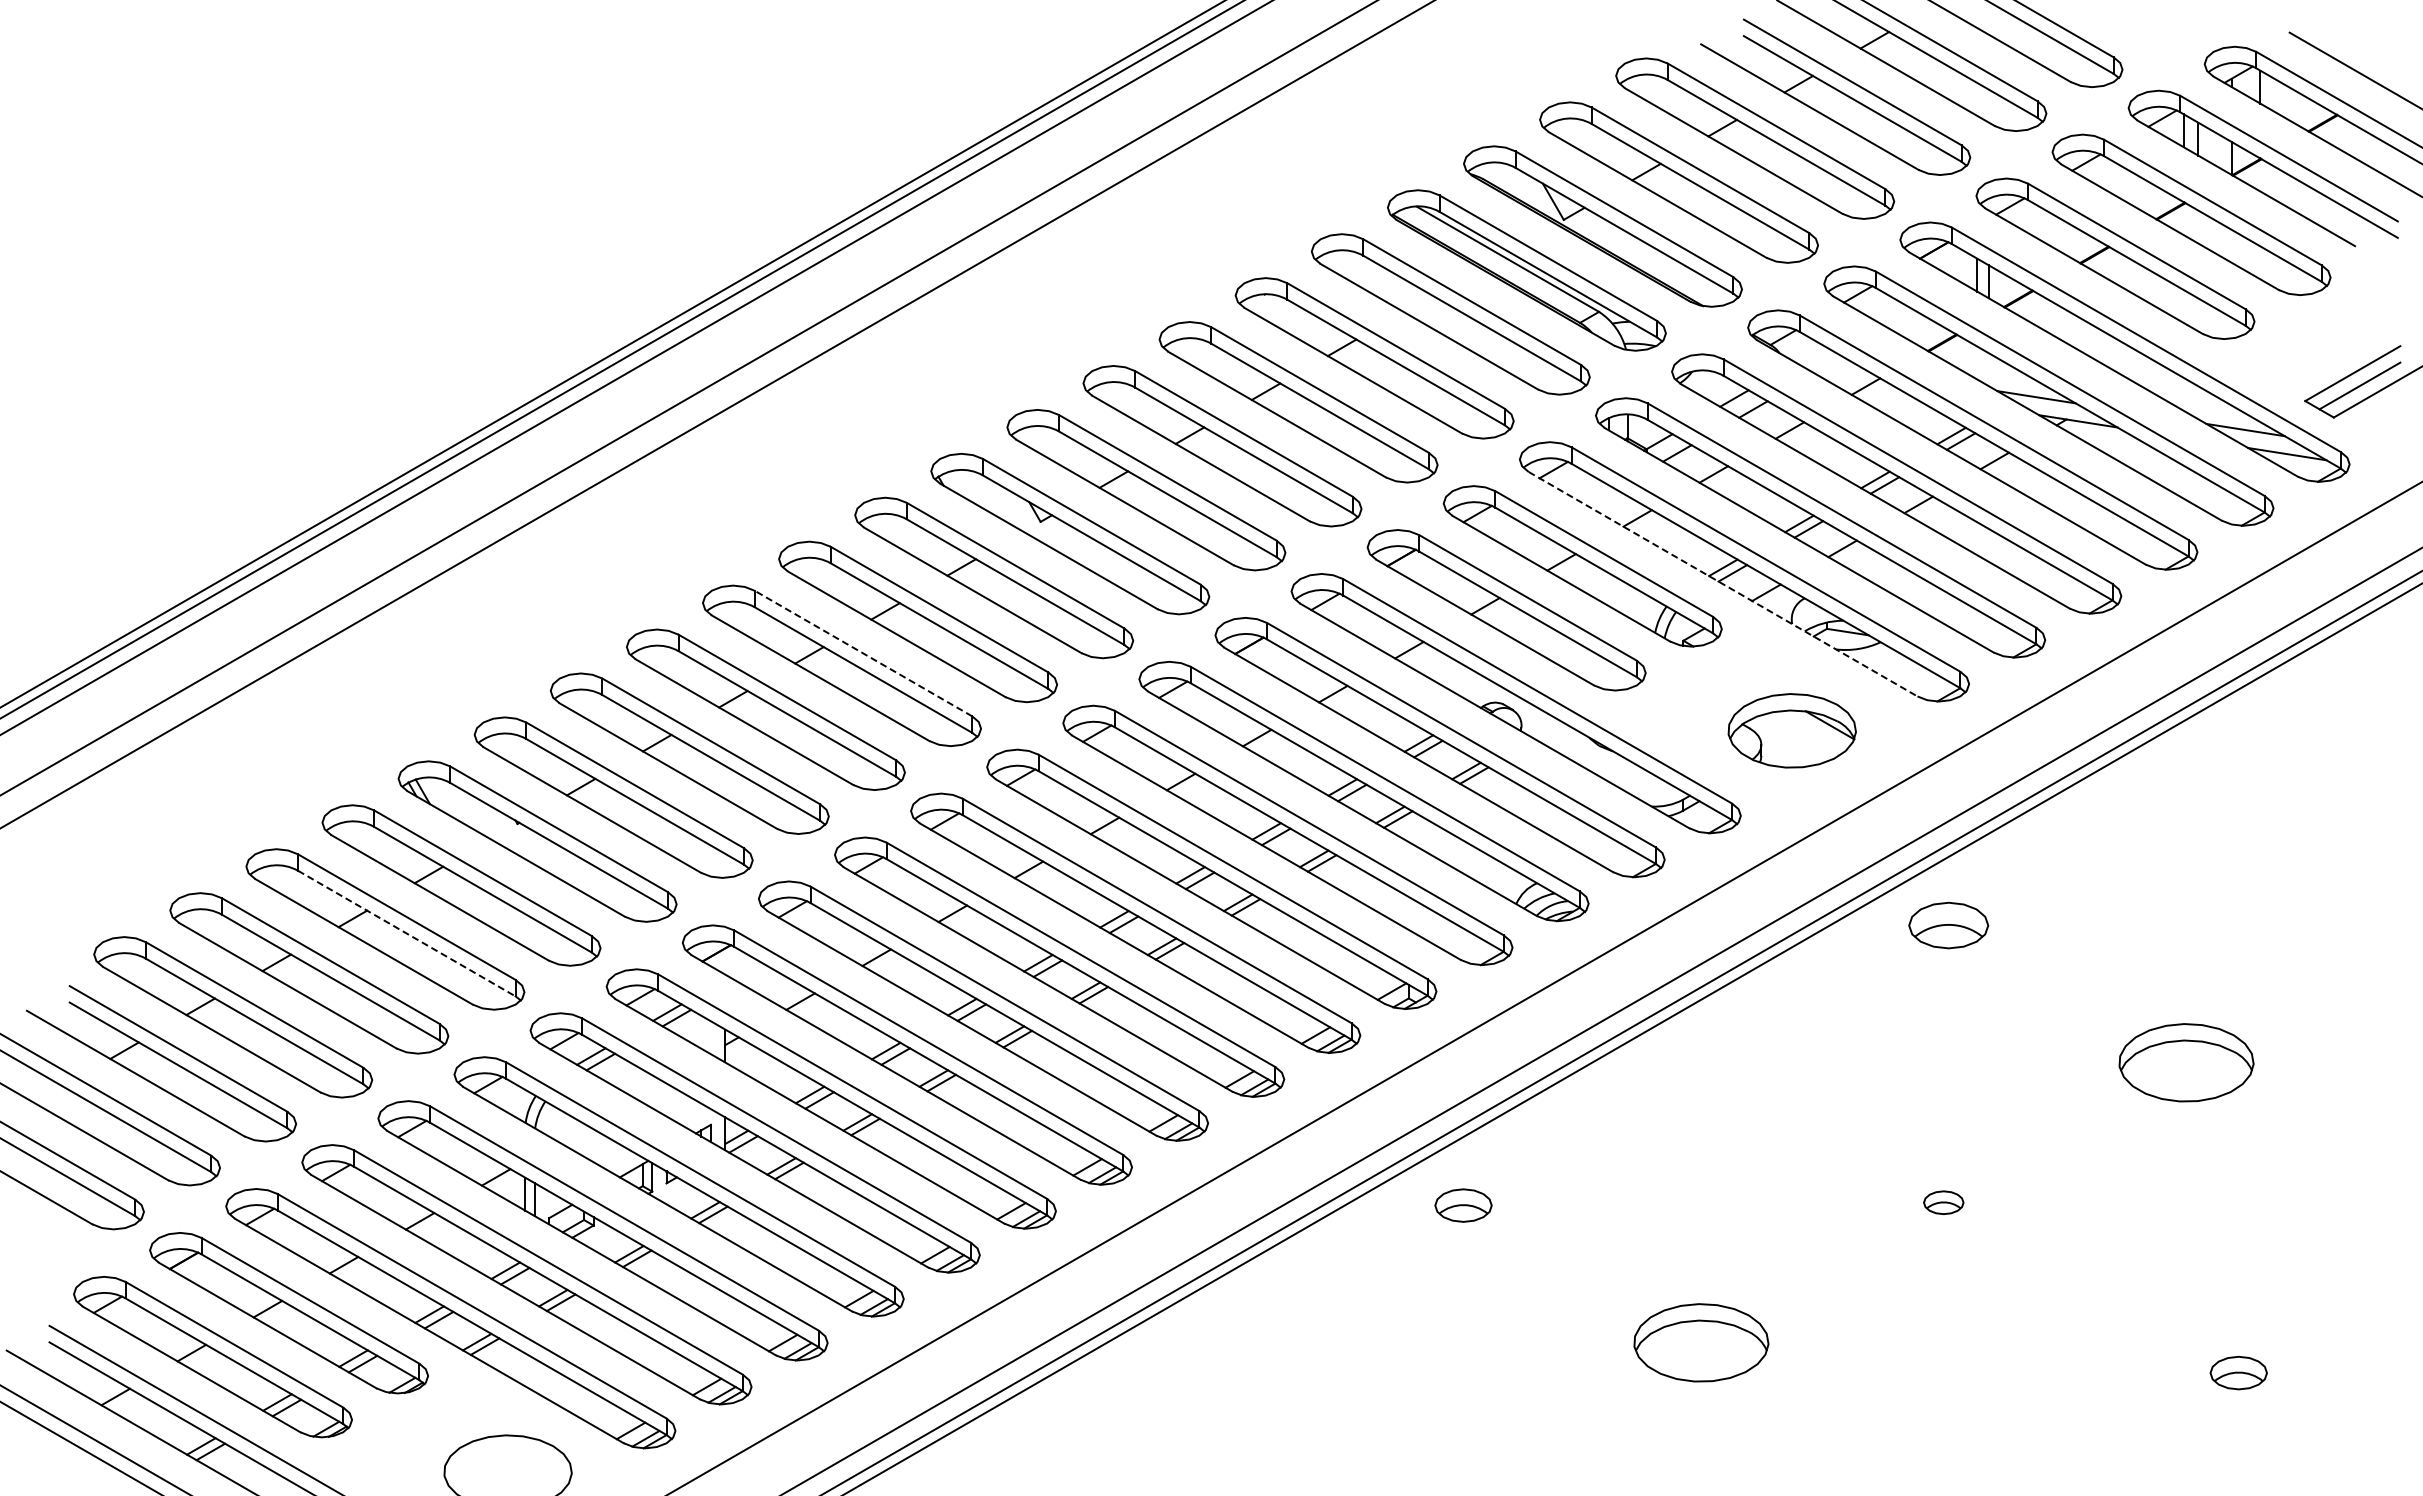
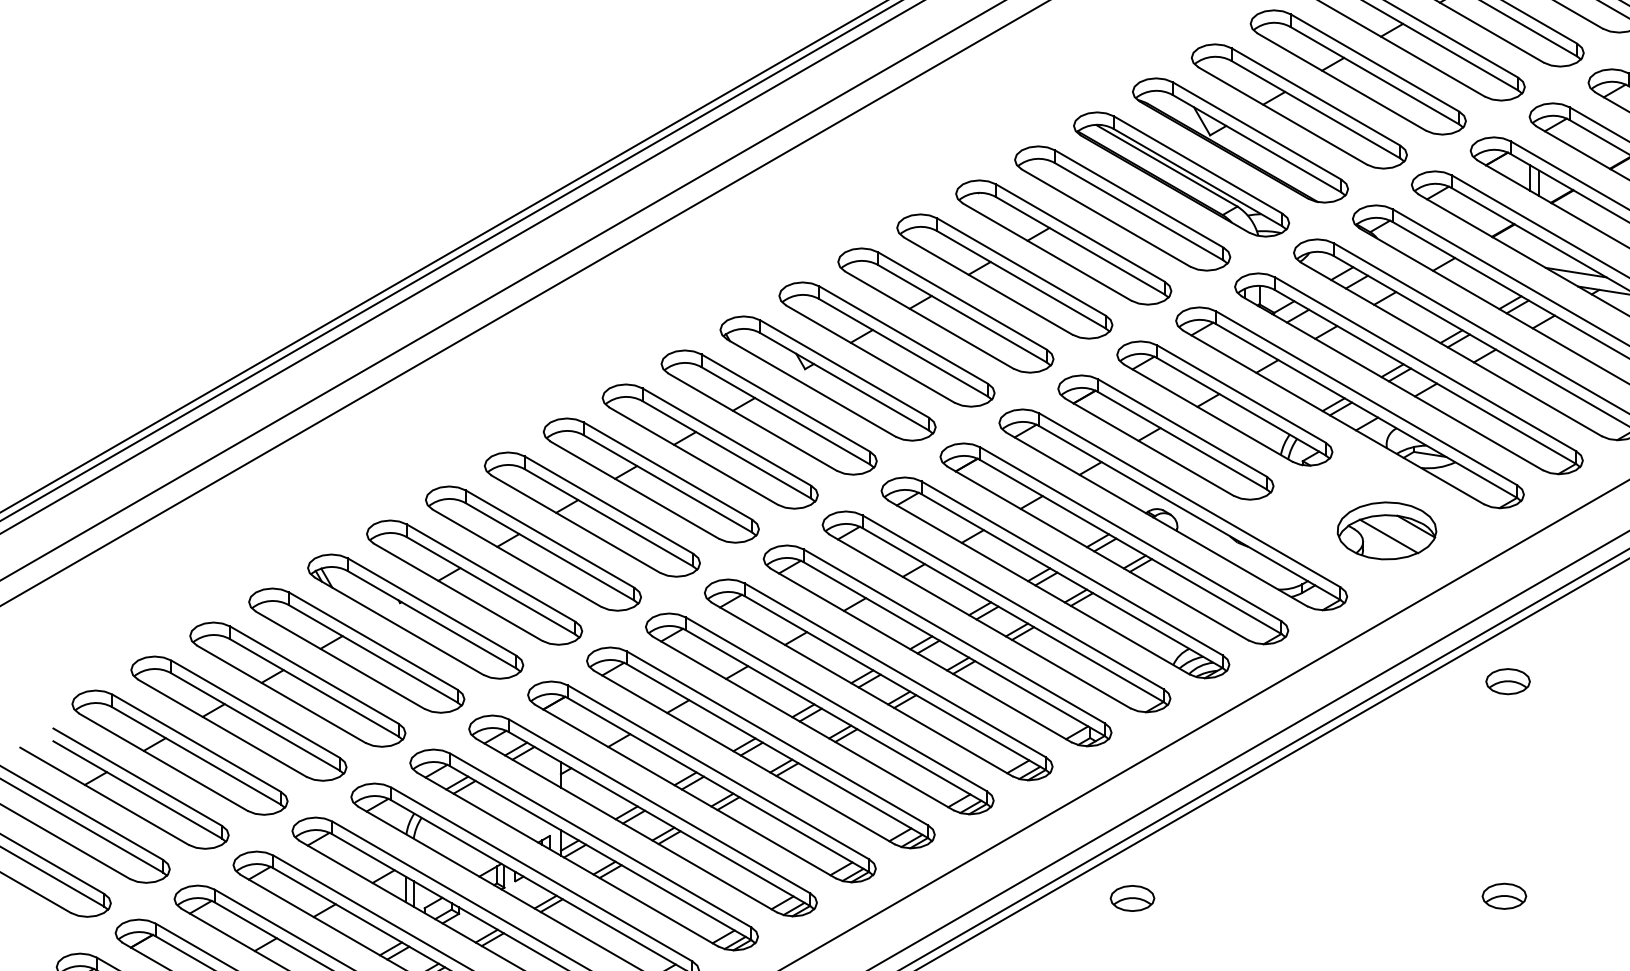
line: (1723, 584) -> (1333, 417), dashed -> solid
line: (863, 653) -> (667, 471), dashed -> solid
line: (1794, 737) -> (1388, 536), added
part: (1948, 925) -> (1507, 681), size x0.71
line: (406, 933) -> (314, 687), dashed -> solid
part: (1943, 1202) -> (1504, 896), size x1.43

